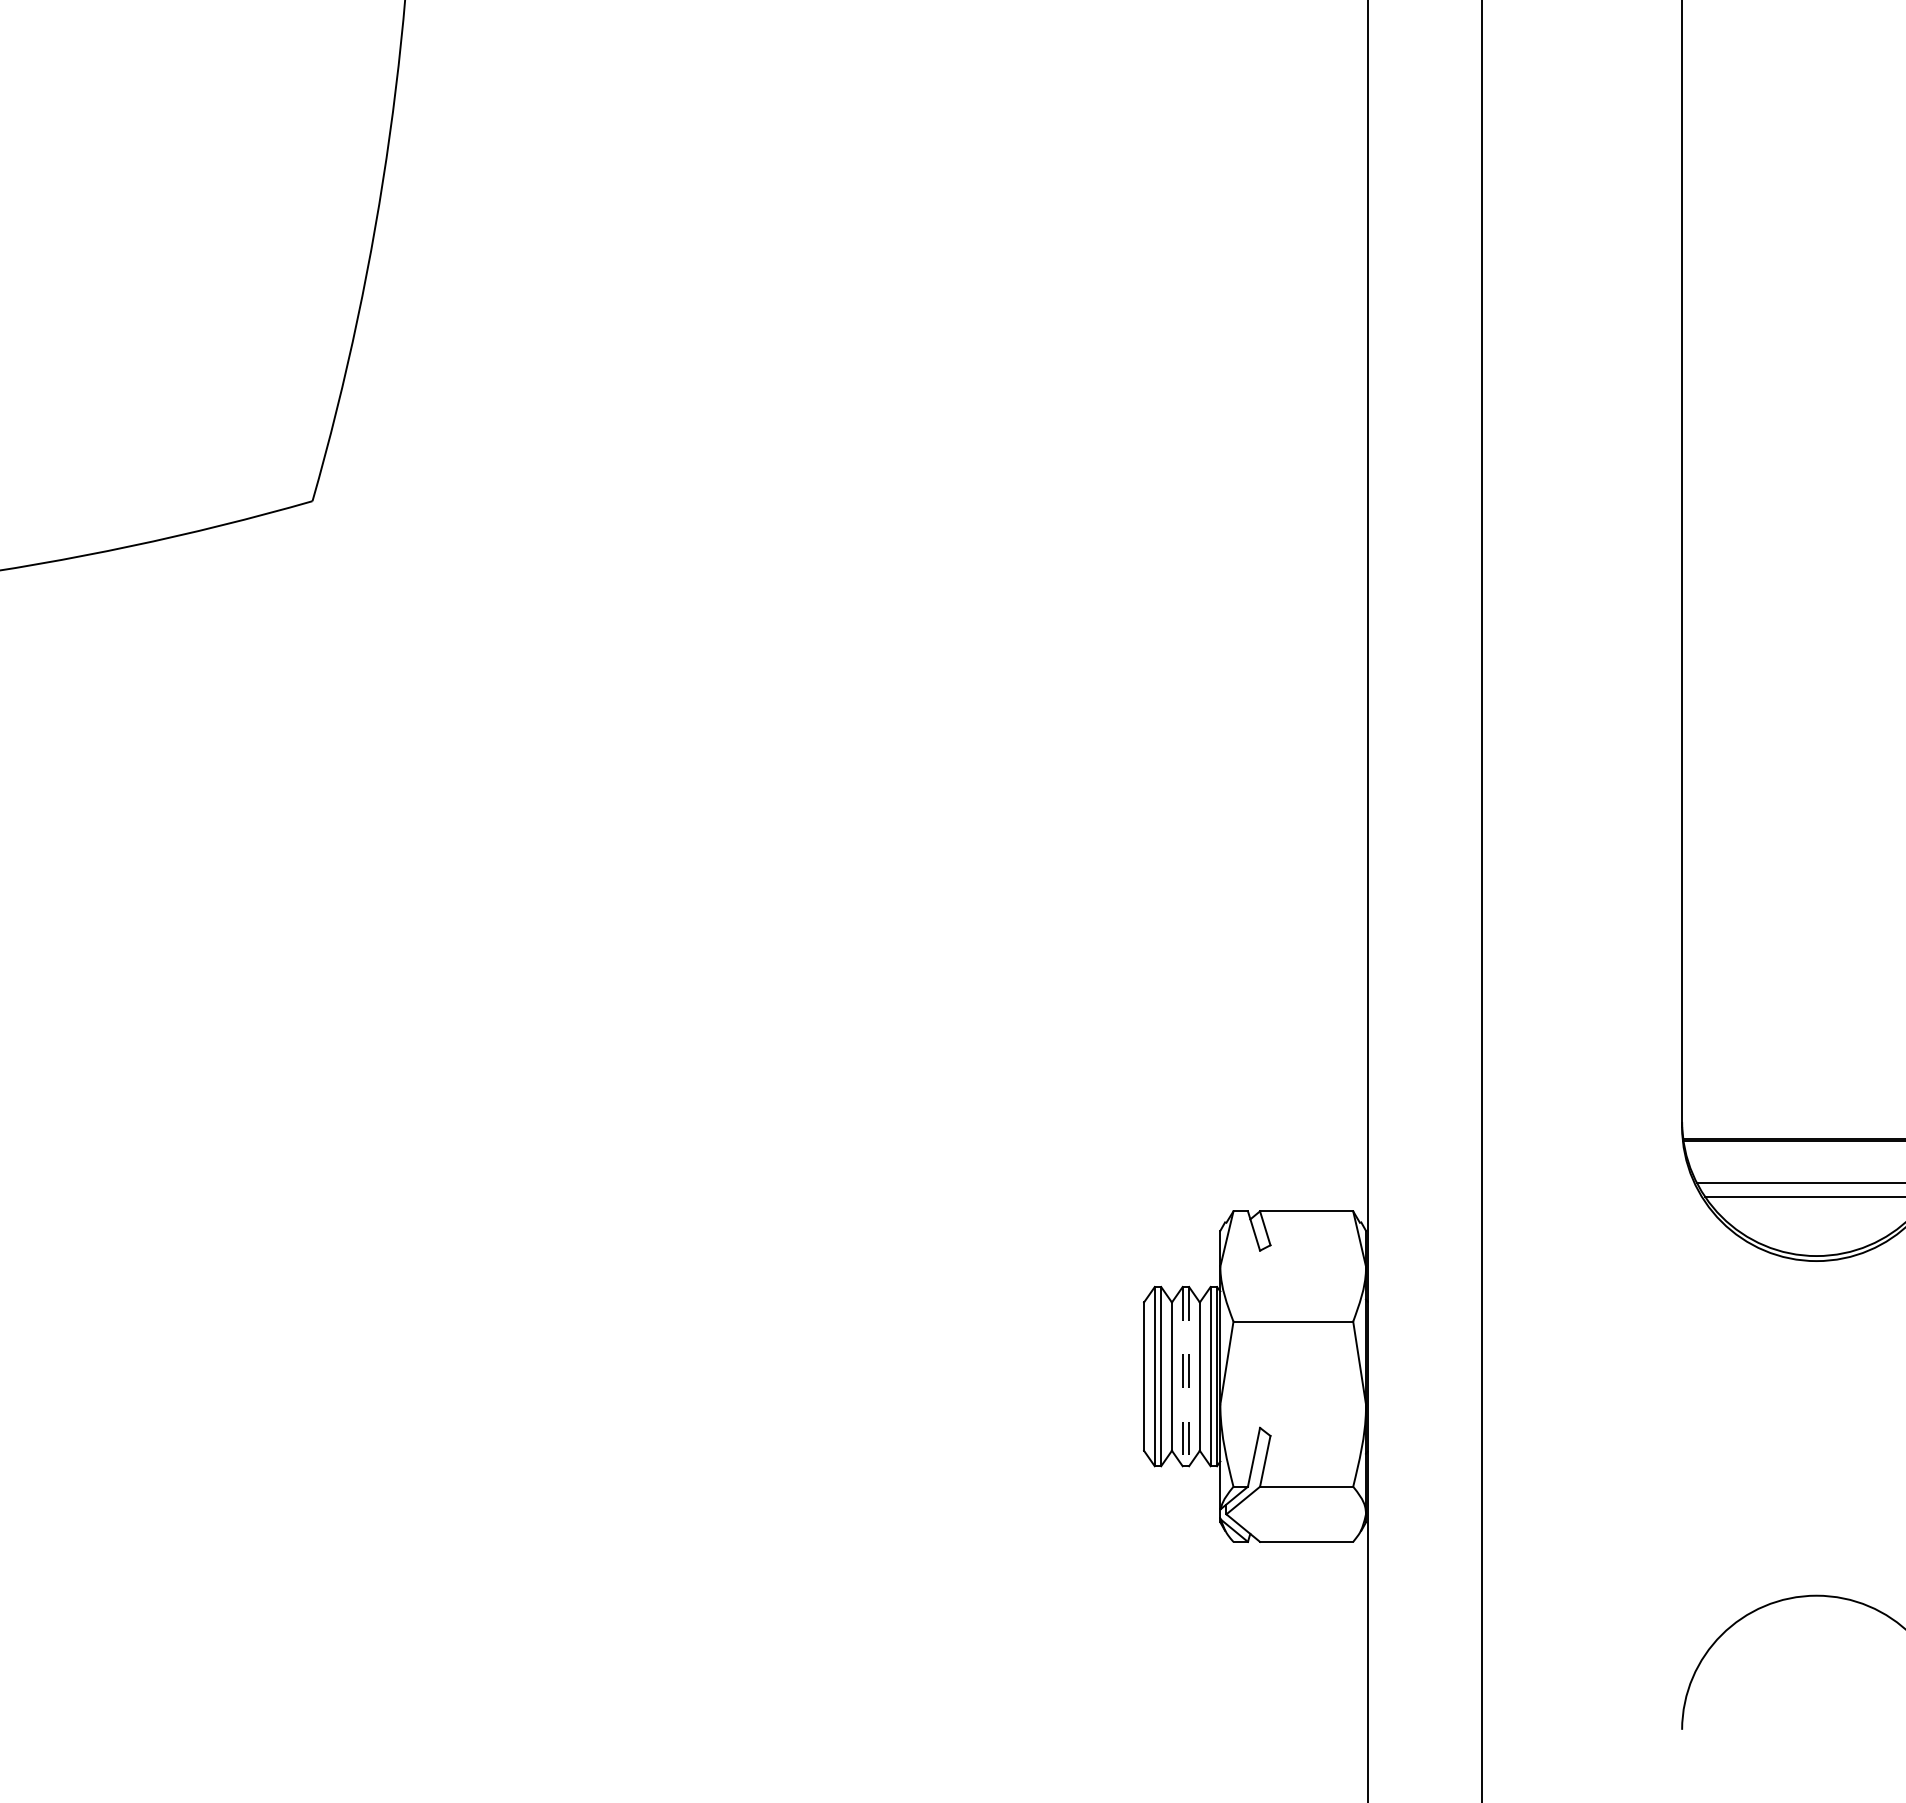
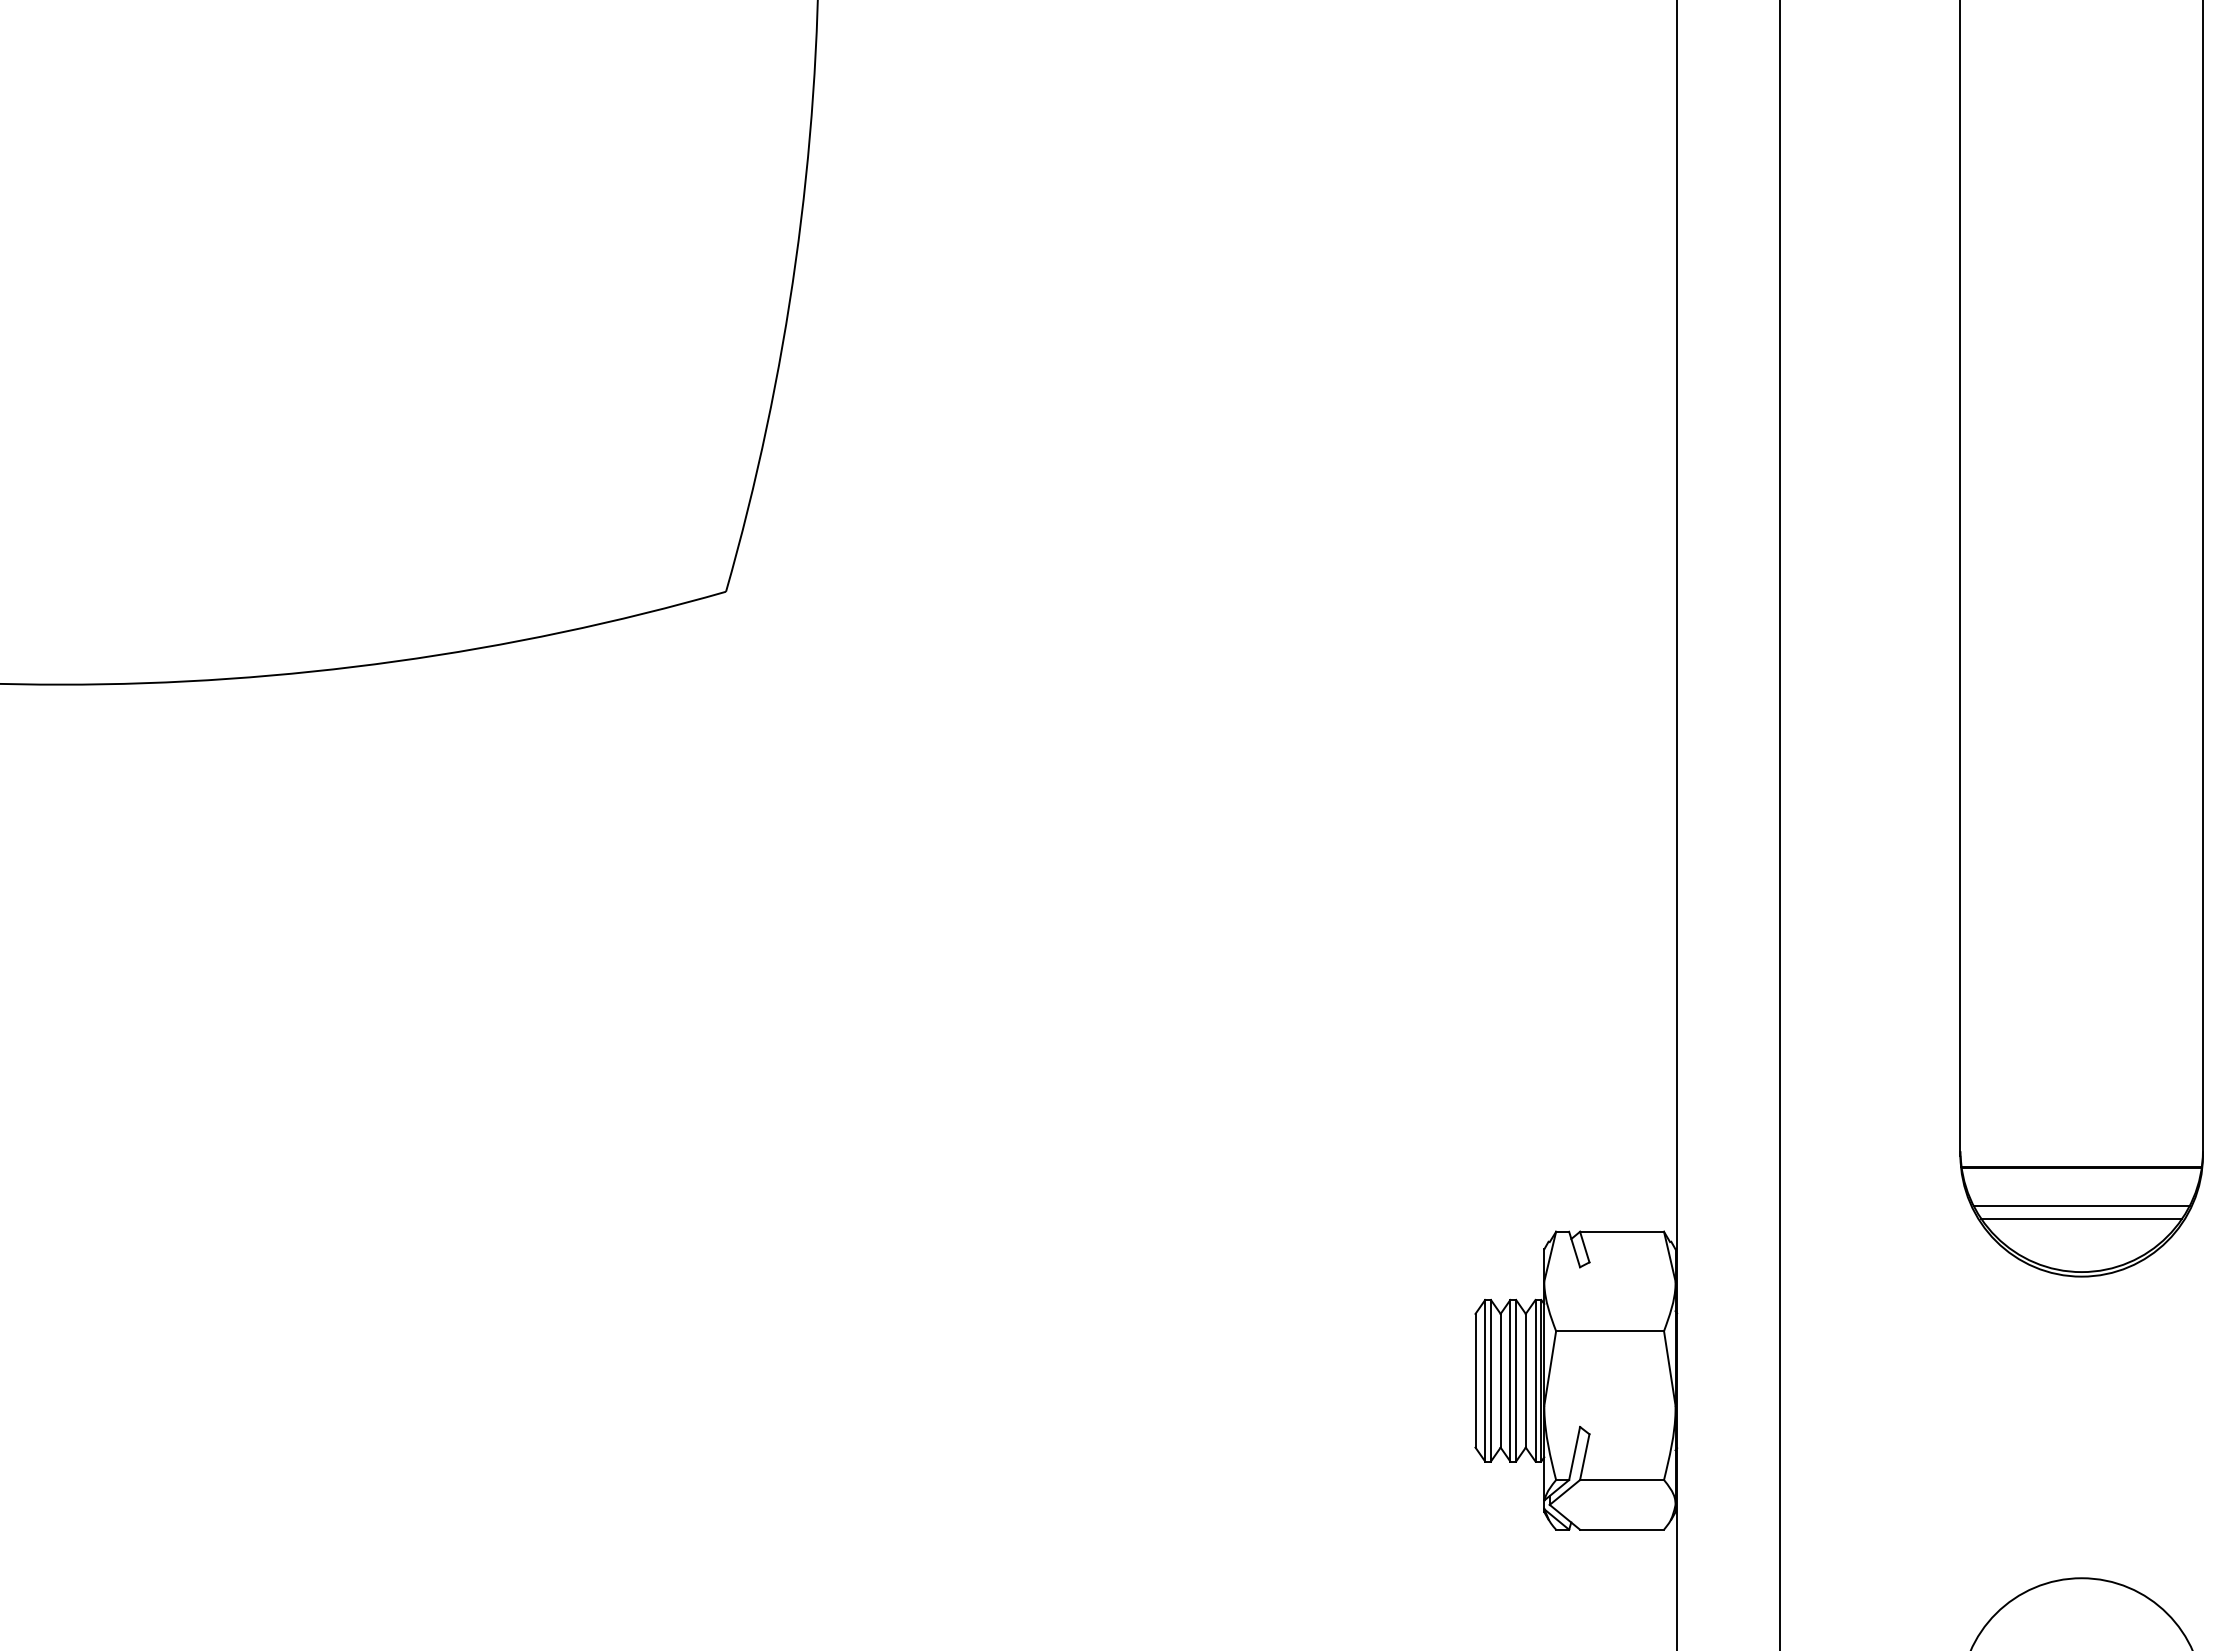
line: (1182, 1376) -> (1510, 1380), dashed -> solid
line: (1189, 1376) -> (1516, 1380), dashed -> solid

